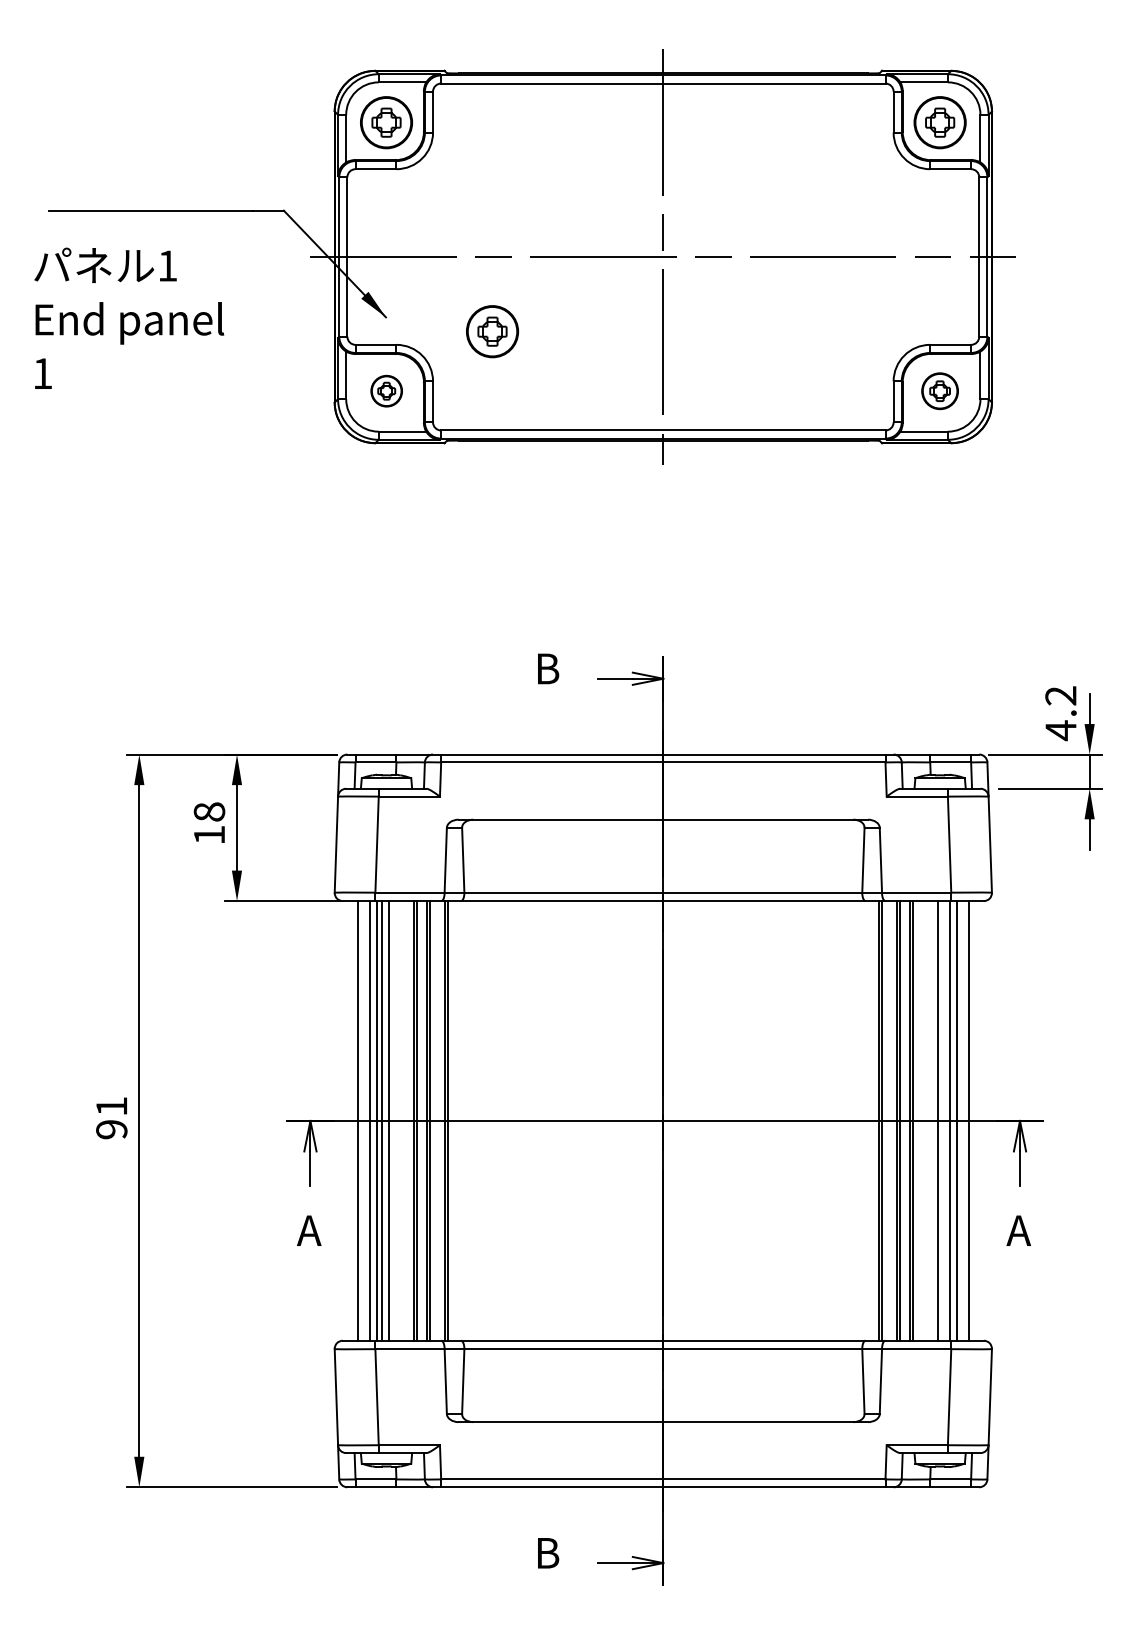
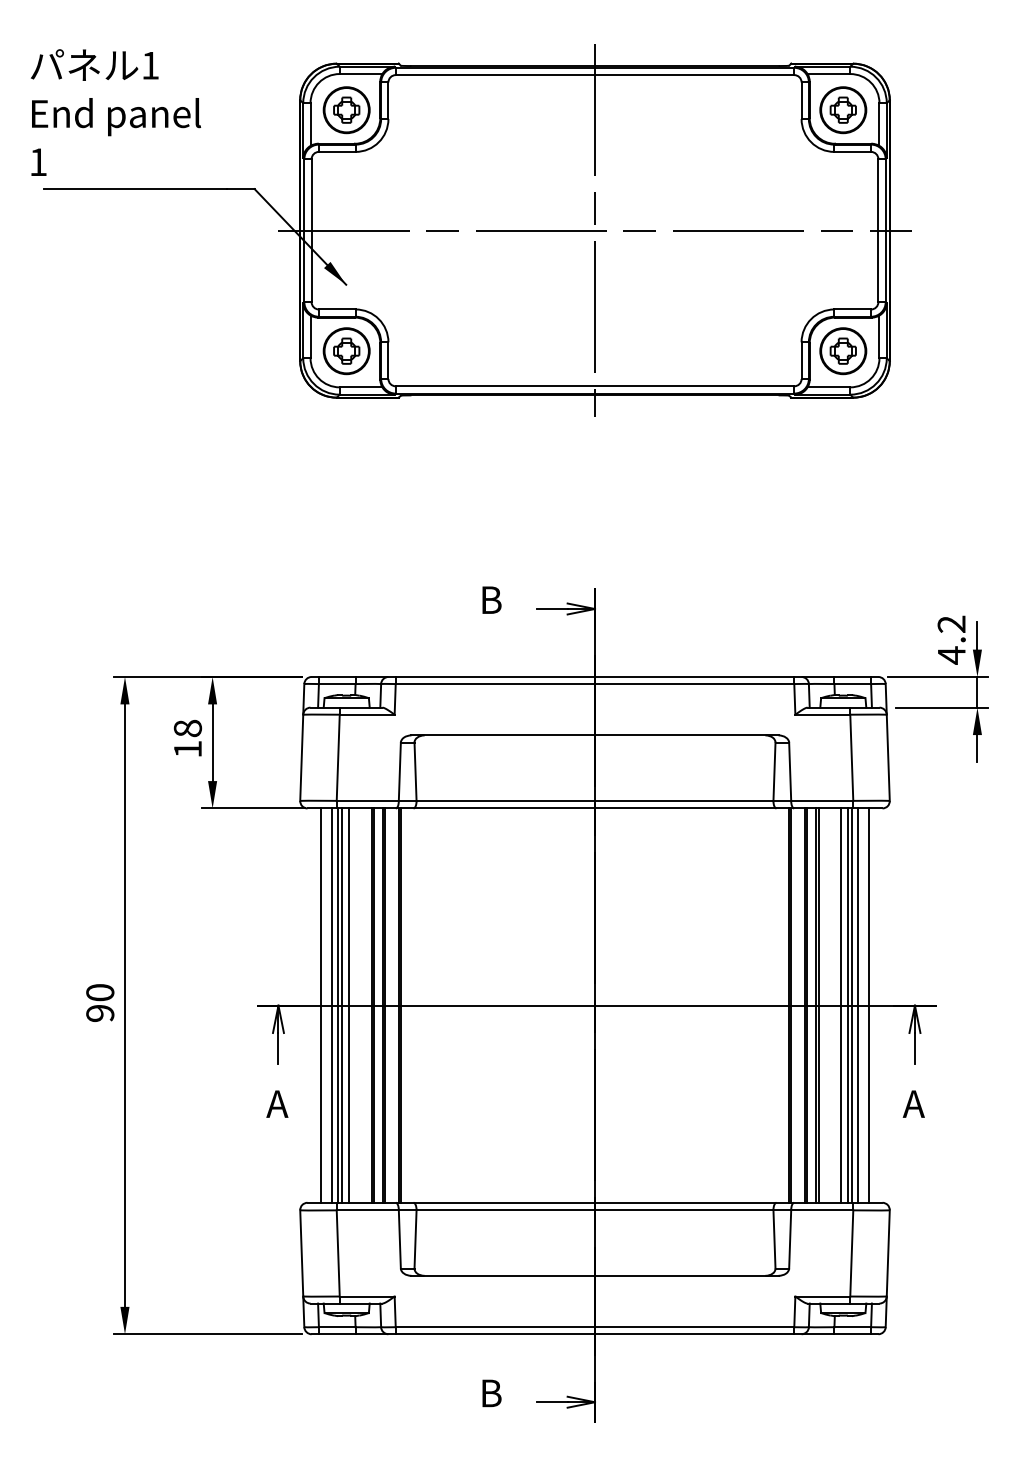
text: (129, 317) -> (116, 111), moved
part: (492, 331) -> (441, 297), removed
part: (386, 390) -> (346, 350), size x1.67
part: (939, 390) -> (842, 350), size x1.43
text: (111, 1106) -> (100, 992), 91 -> 90
line: (944, 1120) -> (847, 1005), added

